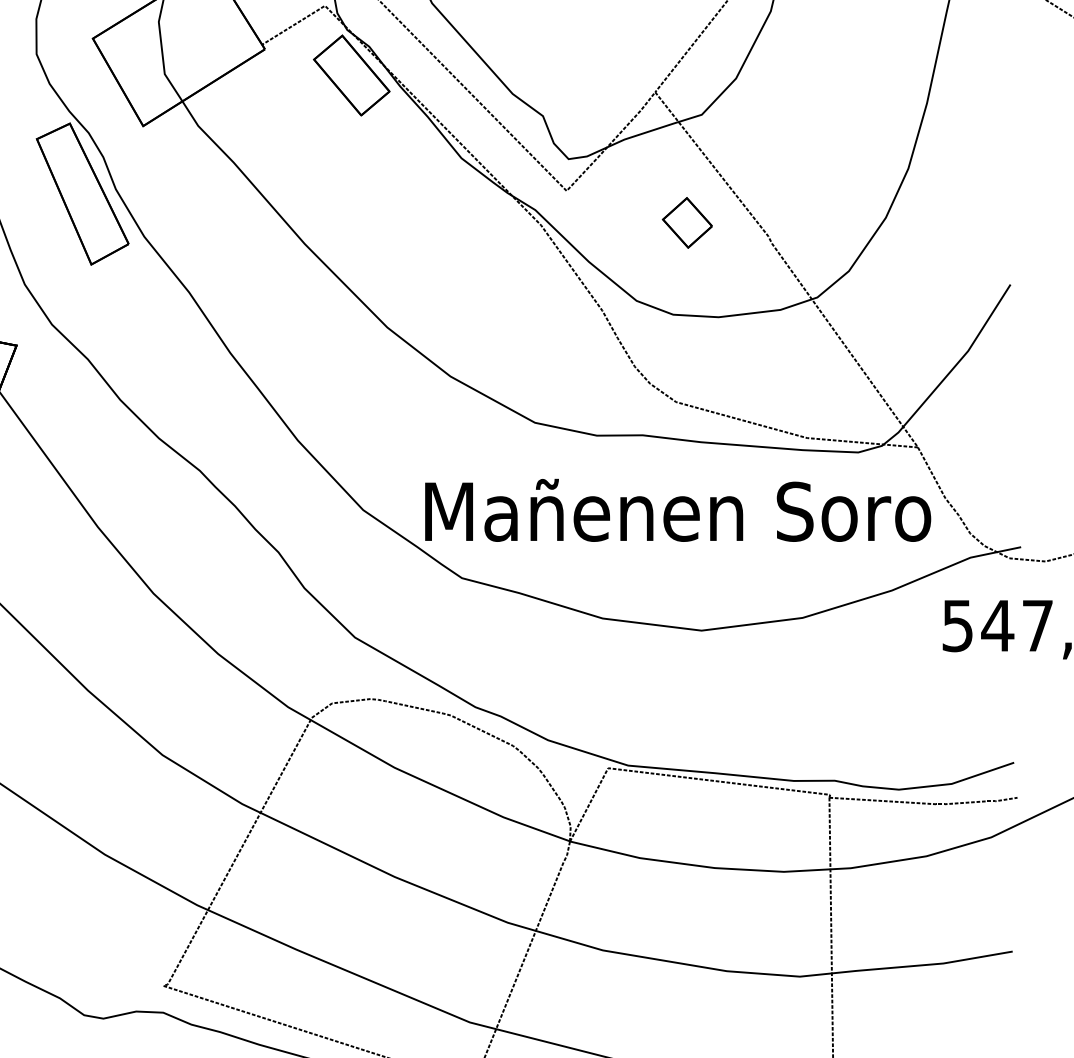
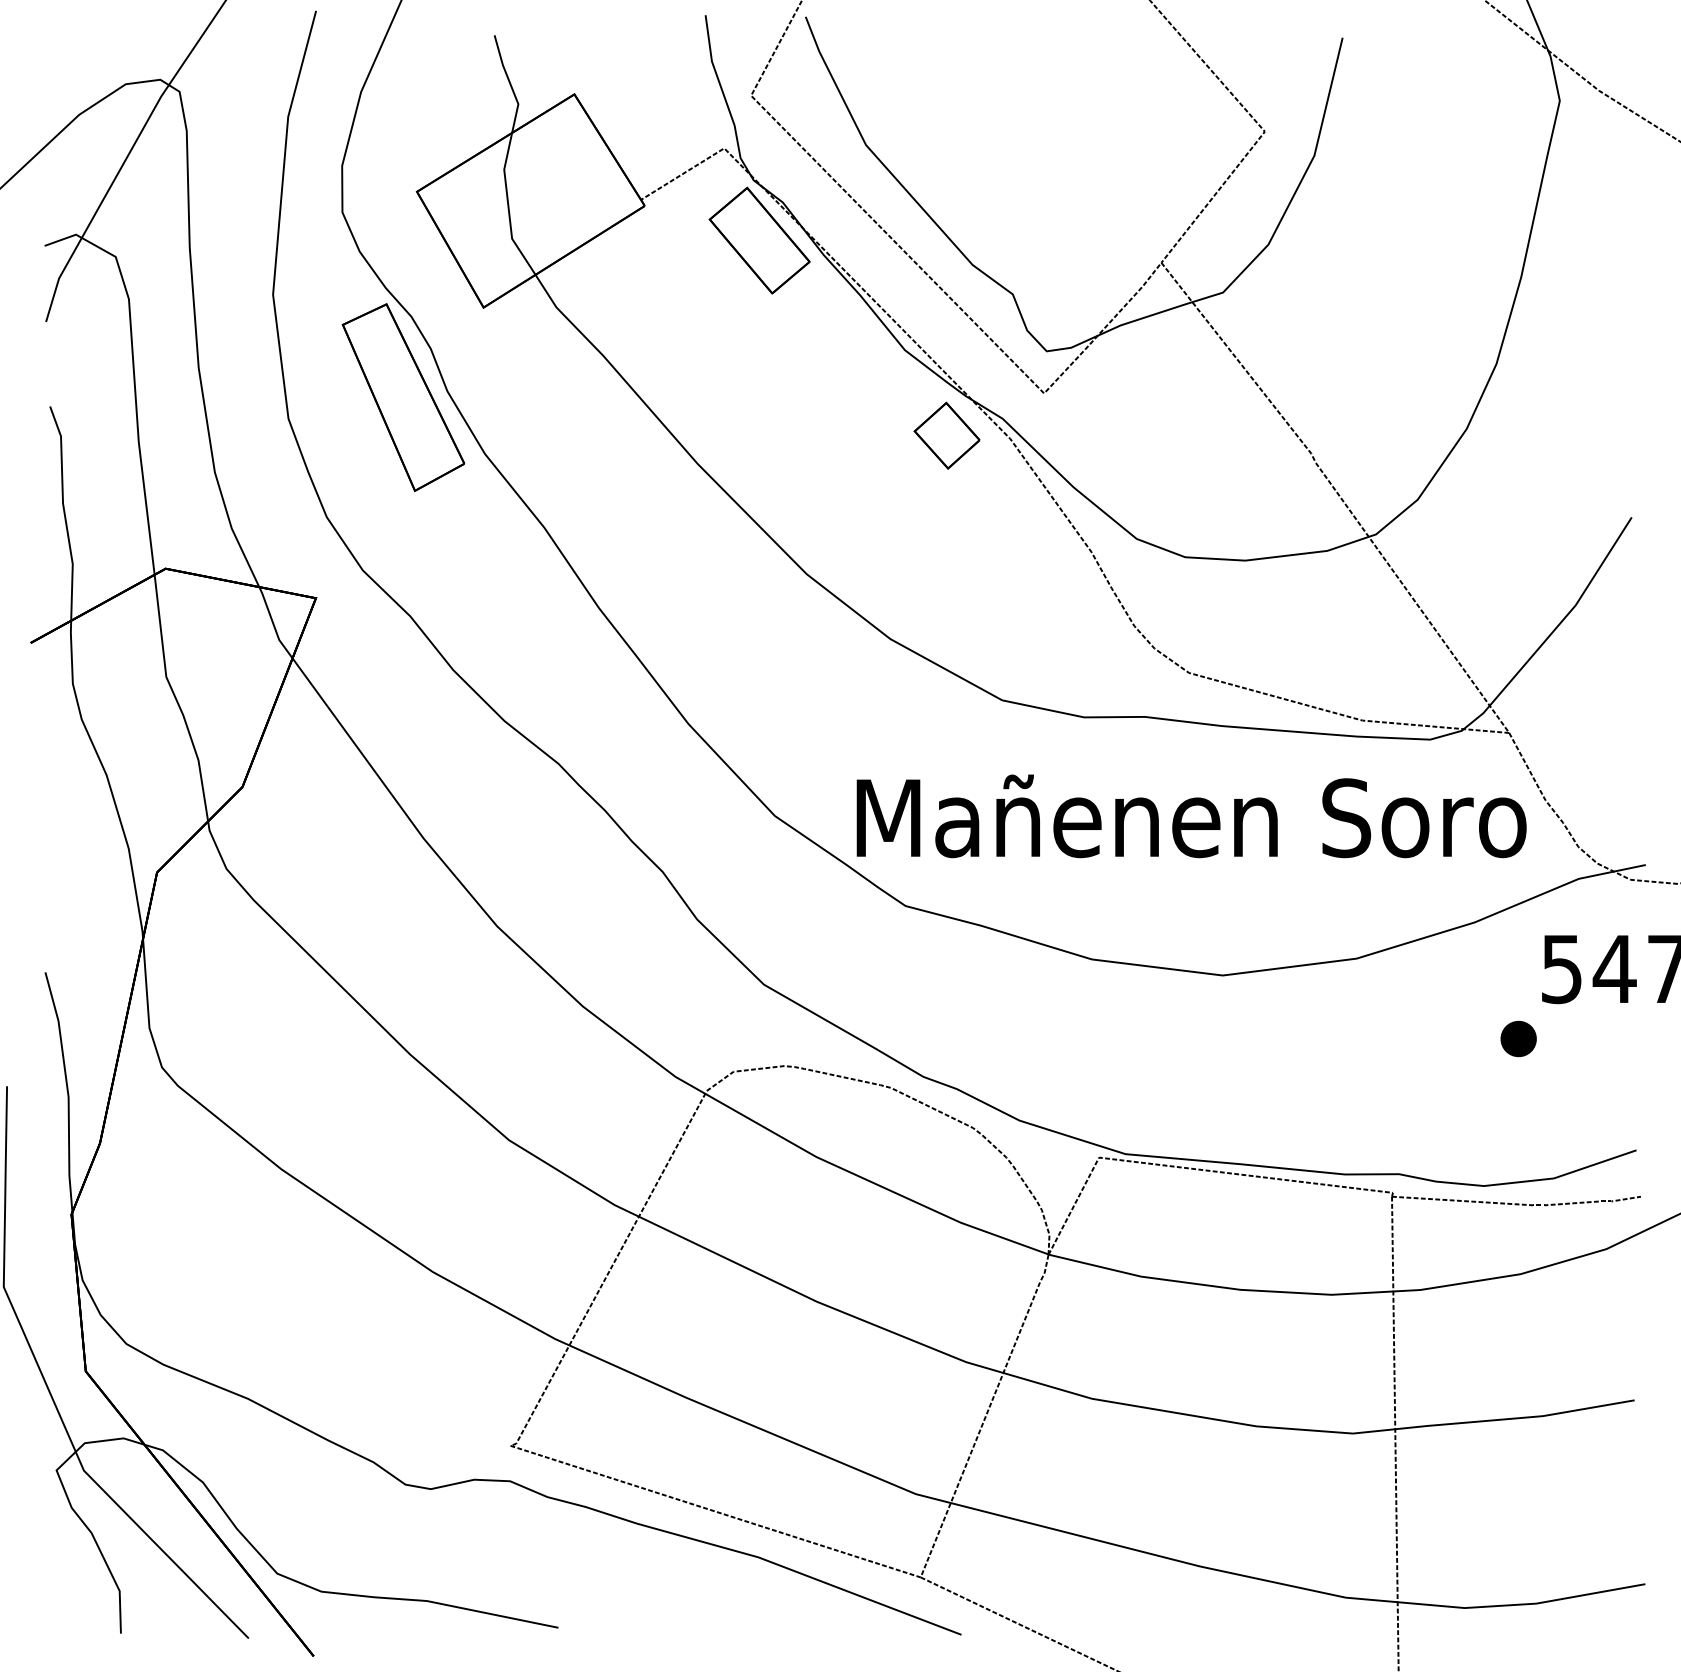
part: (687, 222) -> (946, 435), moved
part: (924, 678) -> (1518, 1038), added

